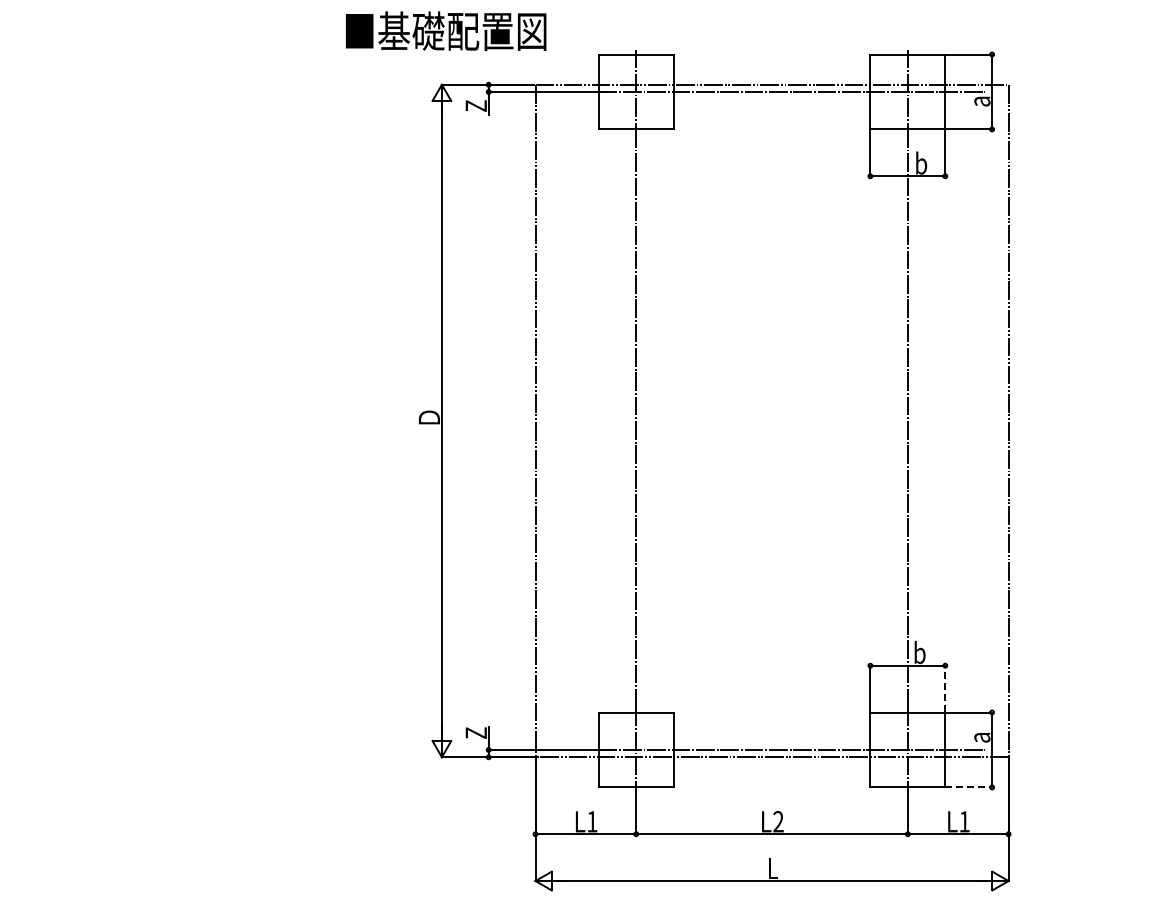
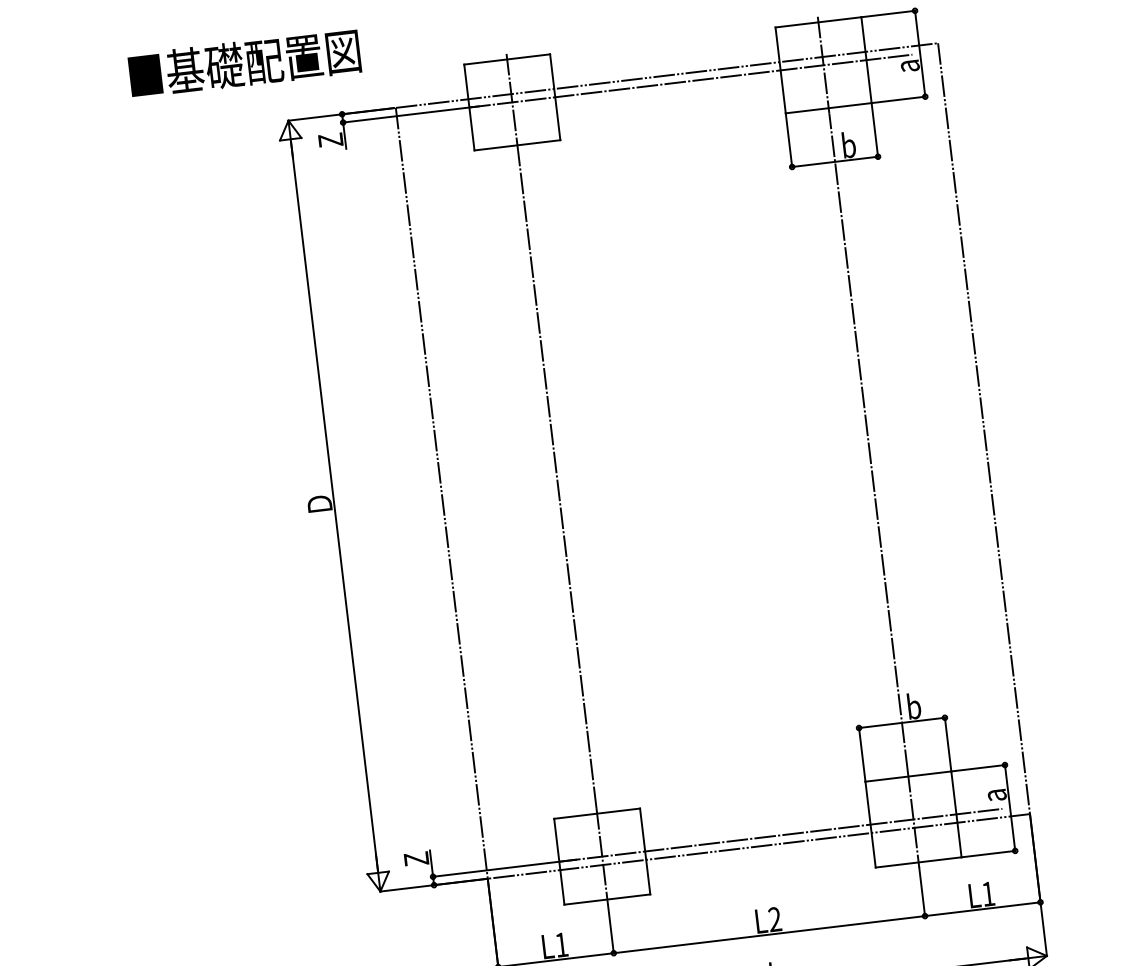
text: (445, 30) -> (243, 62), moved
line: (945, 688) -> (948, 743), dashed -> solid
line: (969, 787) -> (989, 854), dashed -> solid

